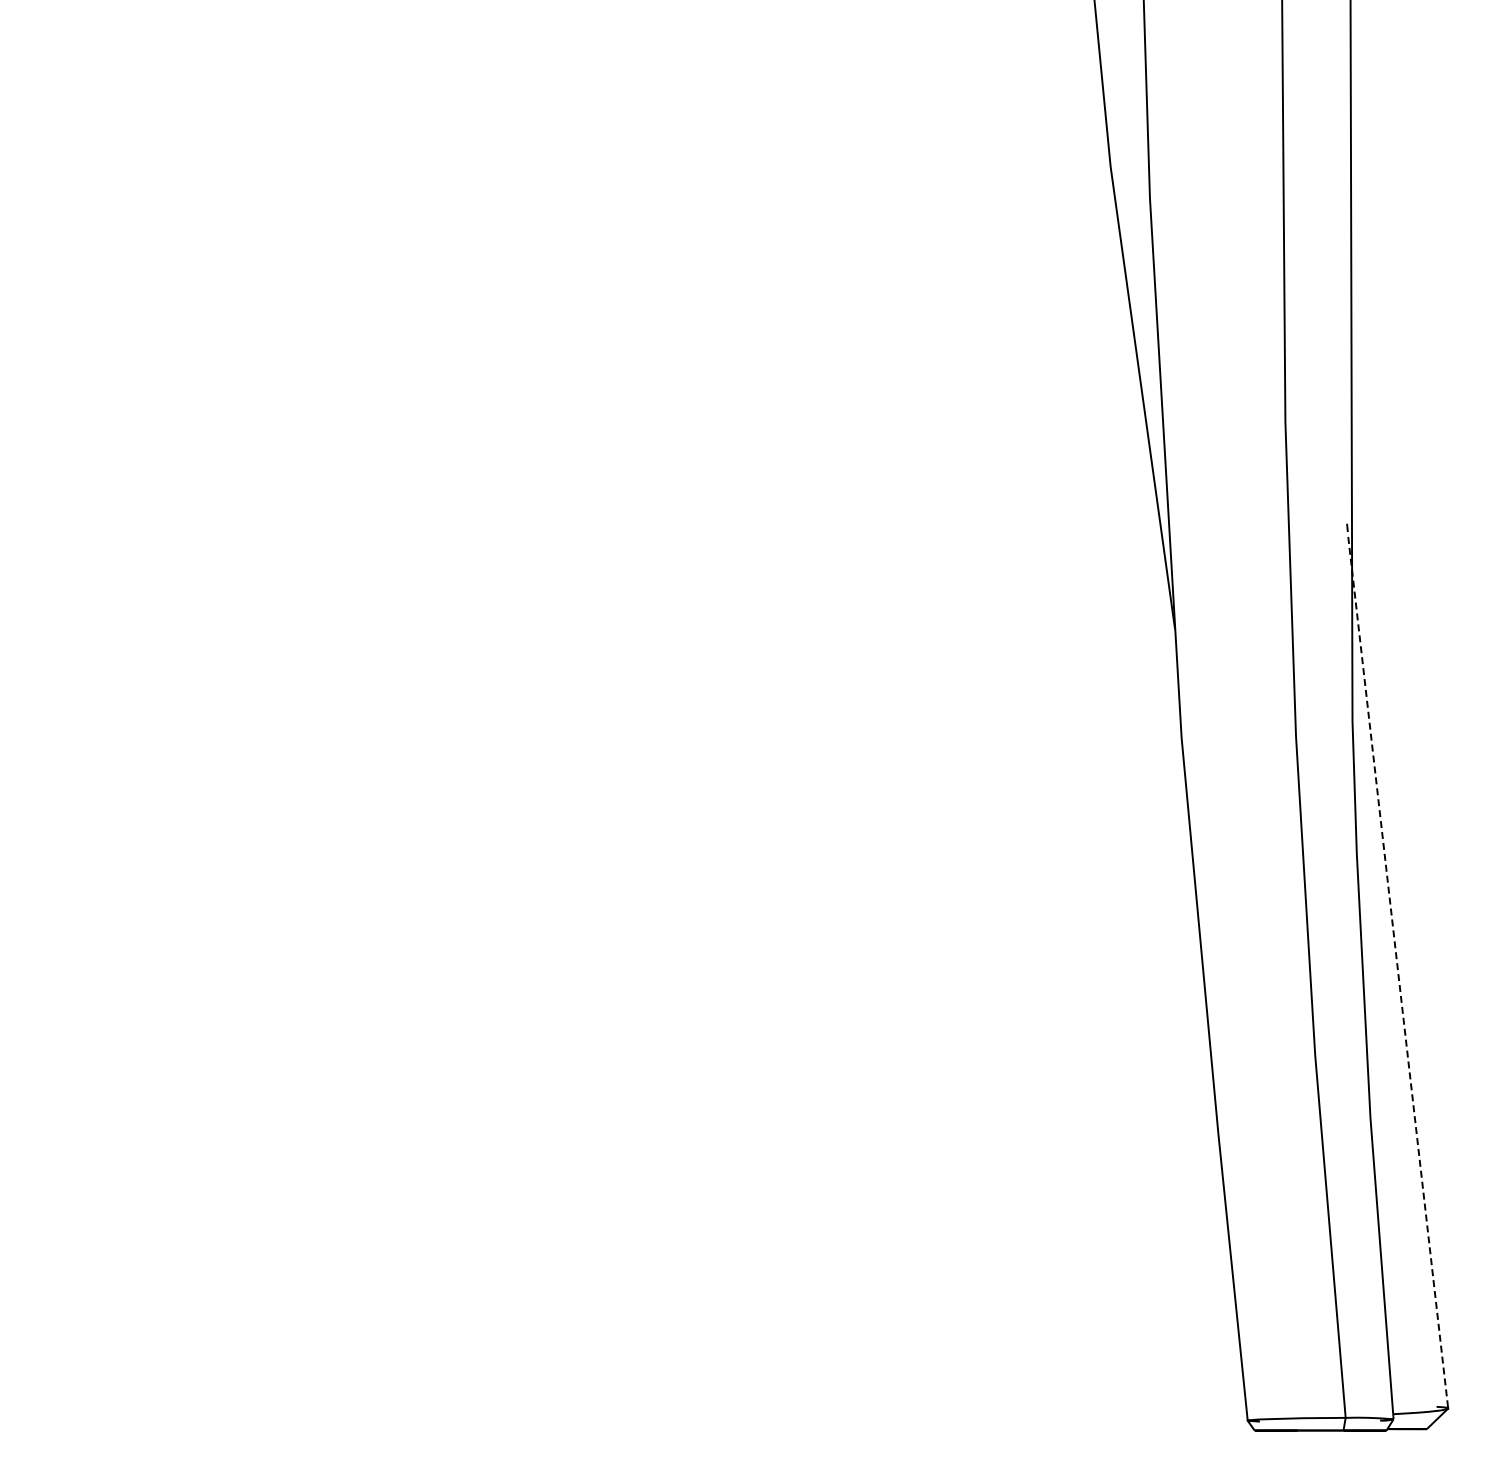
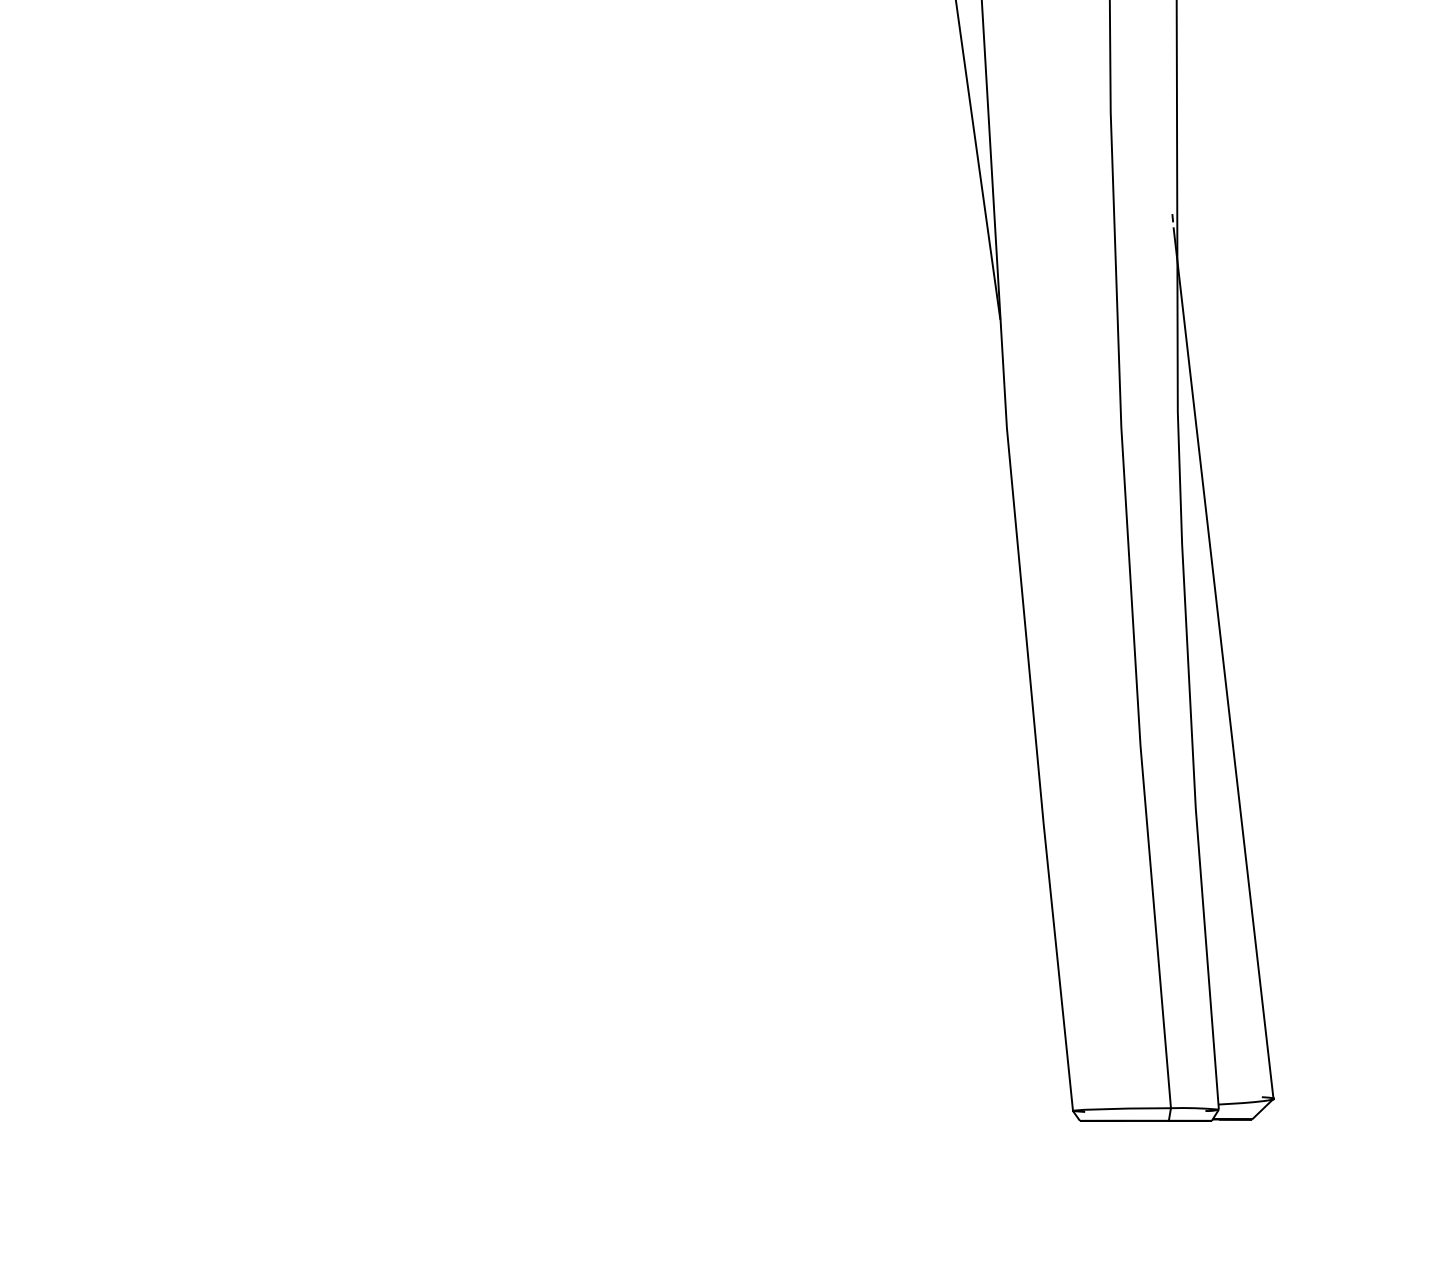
line: (1398, 972) -> (1223, 662), dashed -> solid

